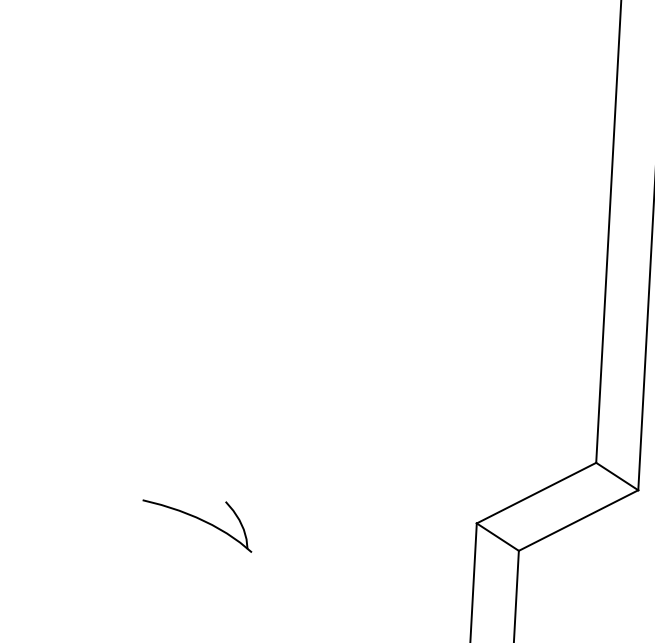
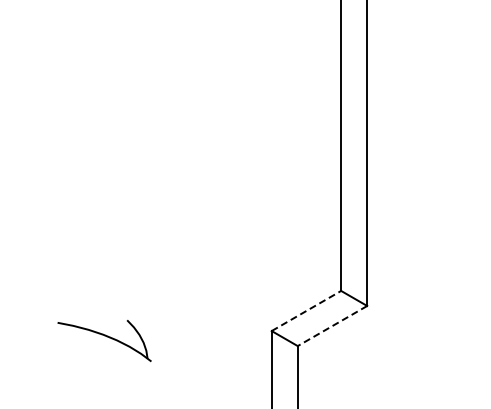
line: (536, 492) -> (306, 310), solid -> dashed
line: (578, 521) -> (332, 326), solid -> dashed
part: (197, 524) -> (104, 340), size x1.4

